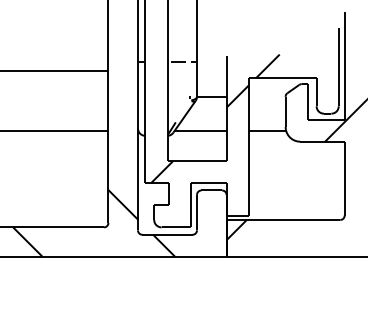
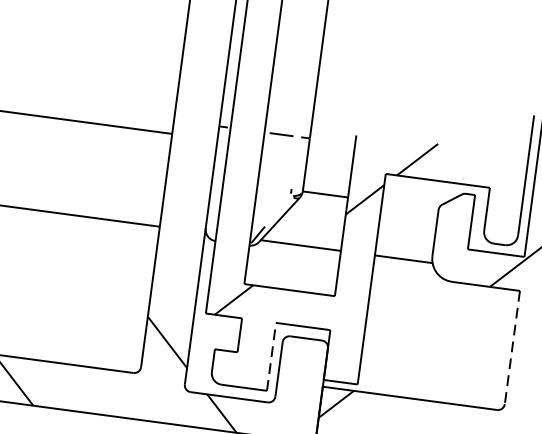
line: (344, 178) -> (512, 347), solid -> dashed
line: (191, 204) -> (272, 355), solid -> dashed

